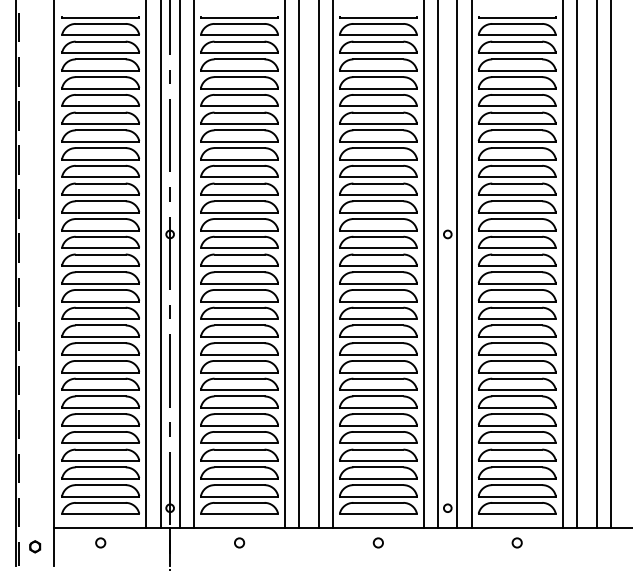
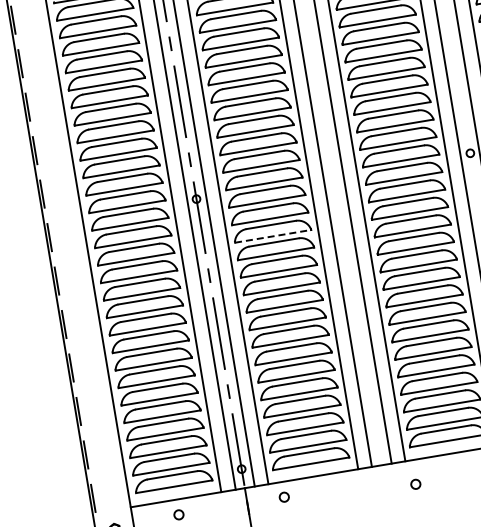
line: (239, 283) -> (273, 236), solid -> dashed
circle: (239, 542) -> (284, 496), moved
circle: (377, 542) -> (414, 484), moved

